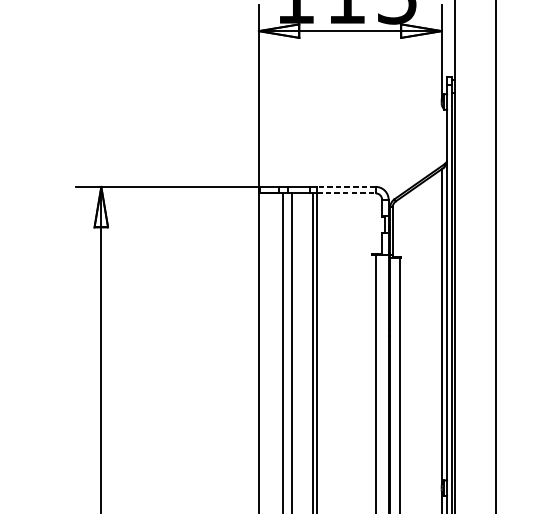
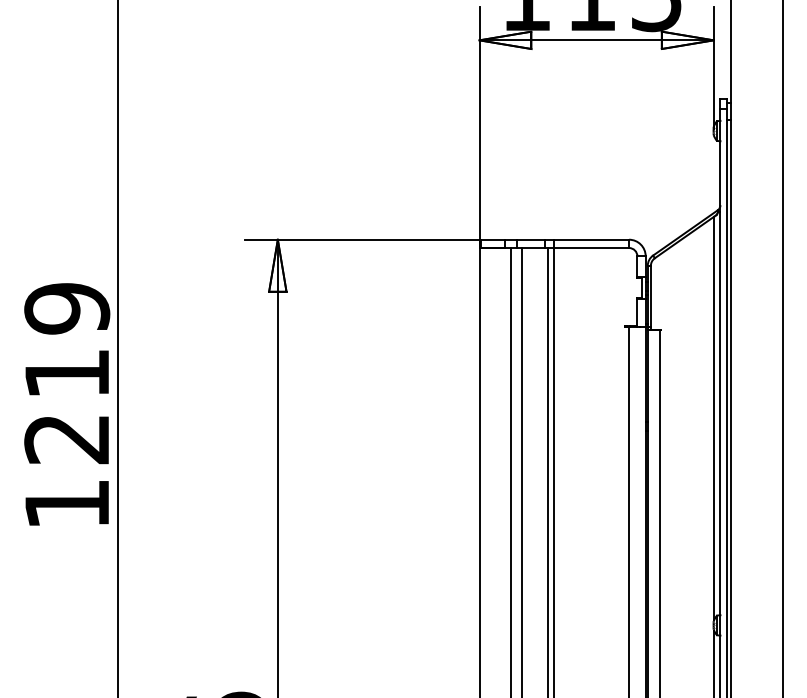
line: (346, 186) -> (591, 239), dashed -> solid
line: (347, 193) -> (592, 248), dashed -> solid

